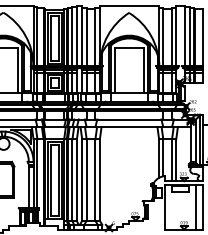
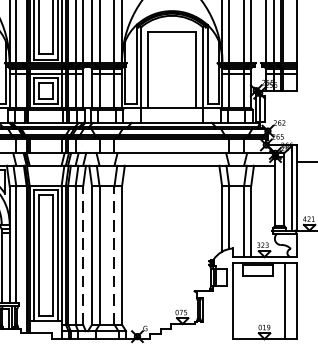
line: (76, 180) -> (82, 256), solid -> dashed
line: (95, 180) -> (114, 256), solid -> dashed

